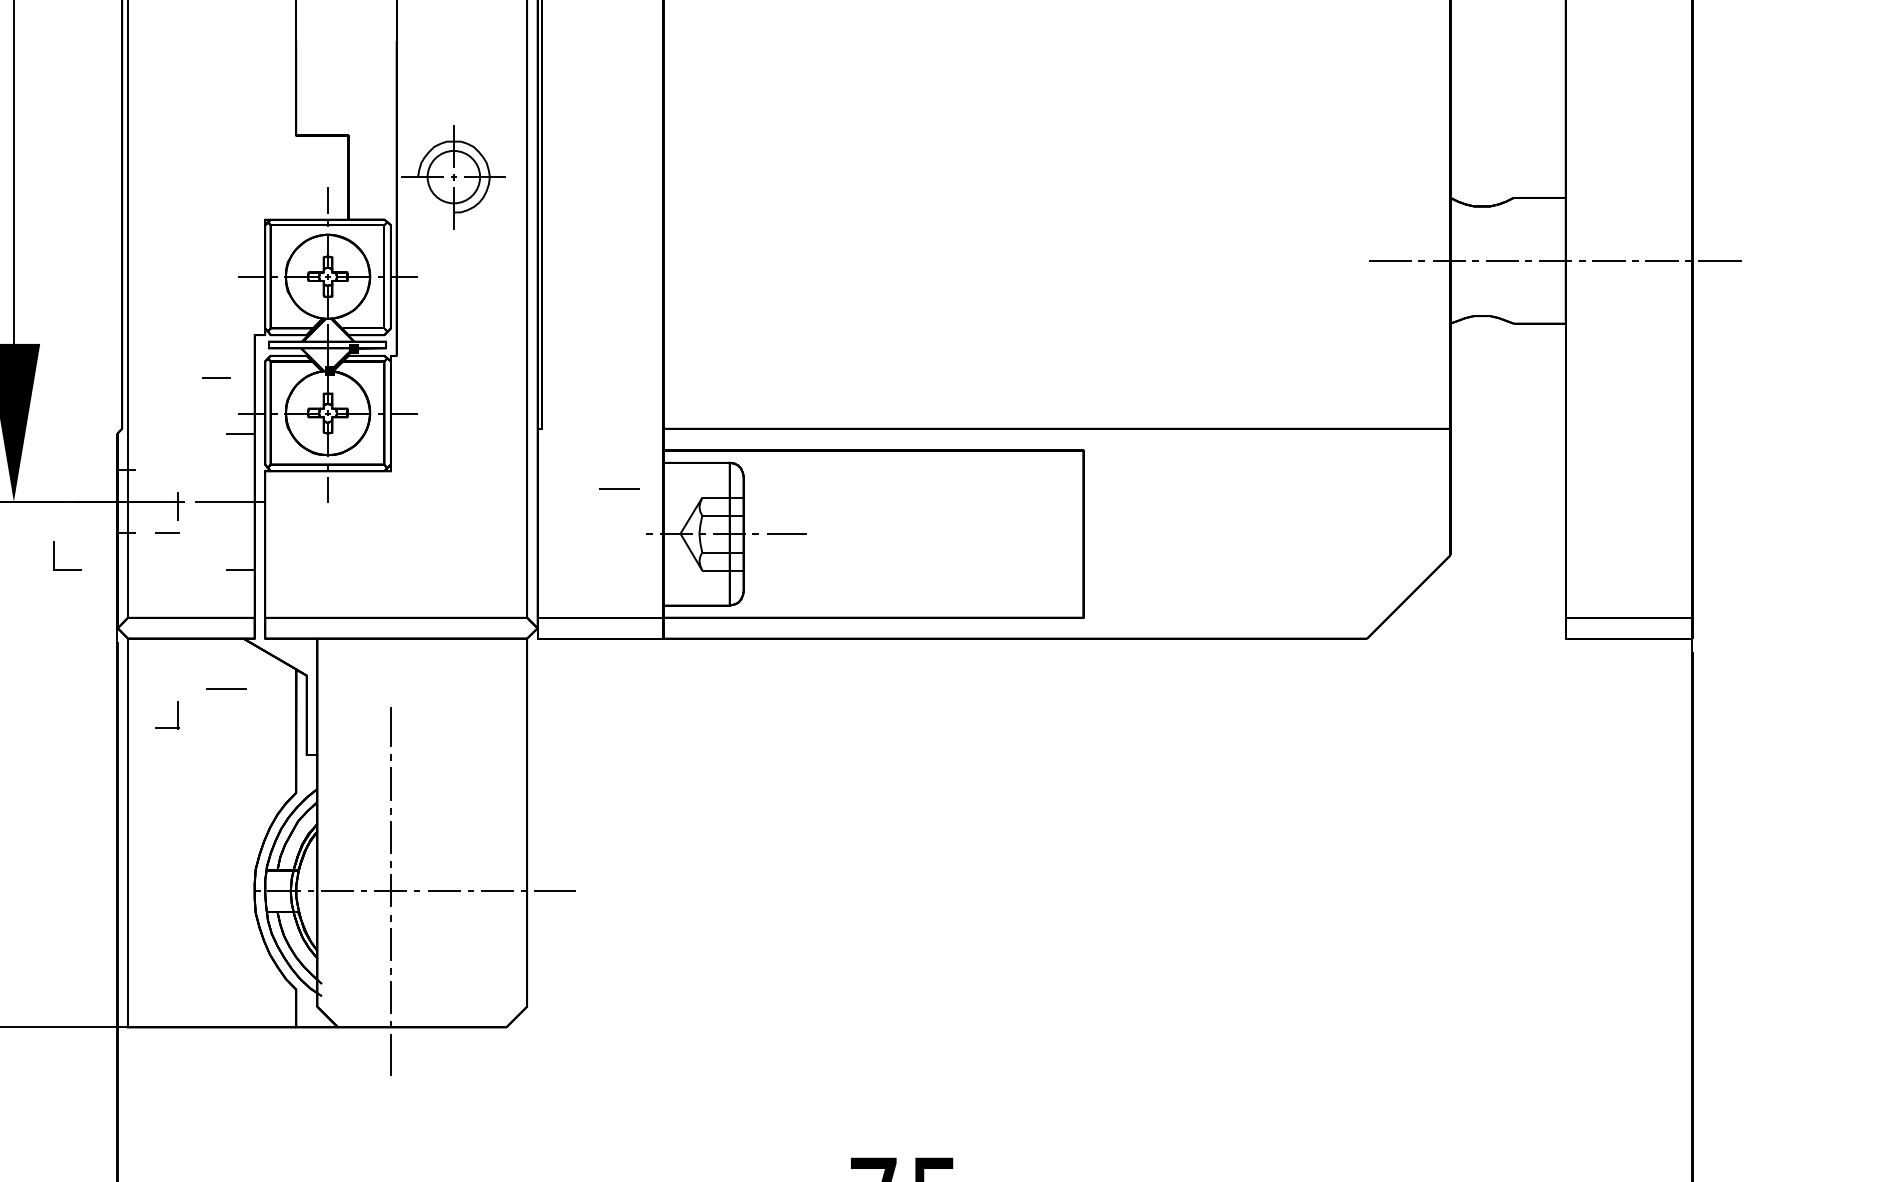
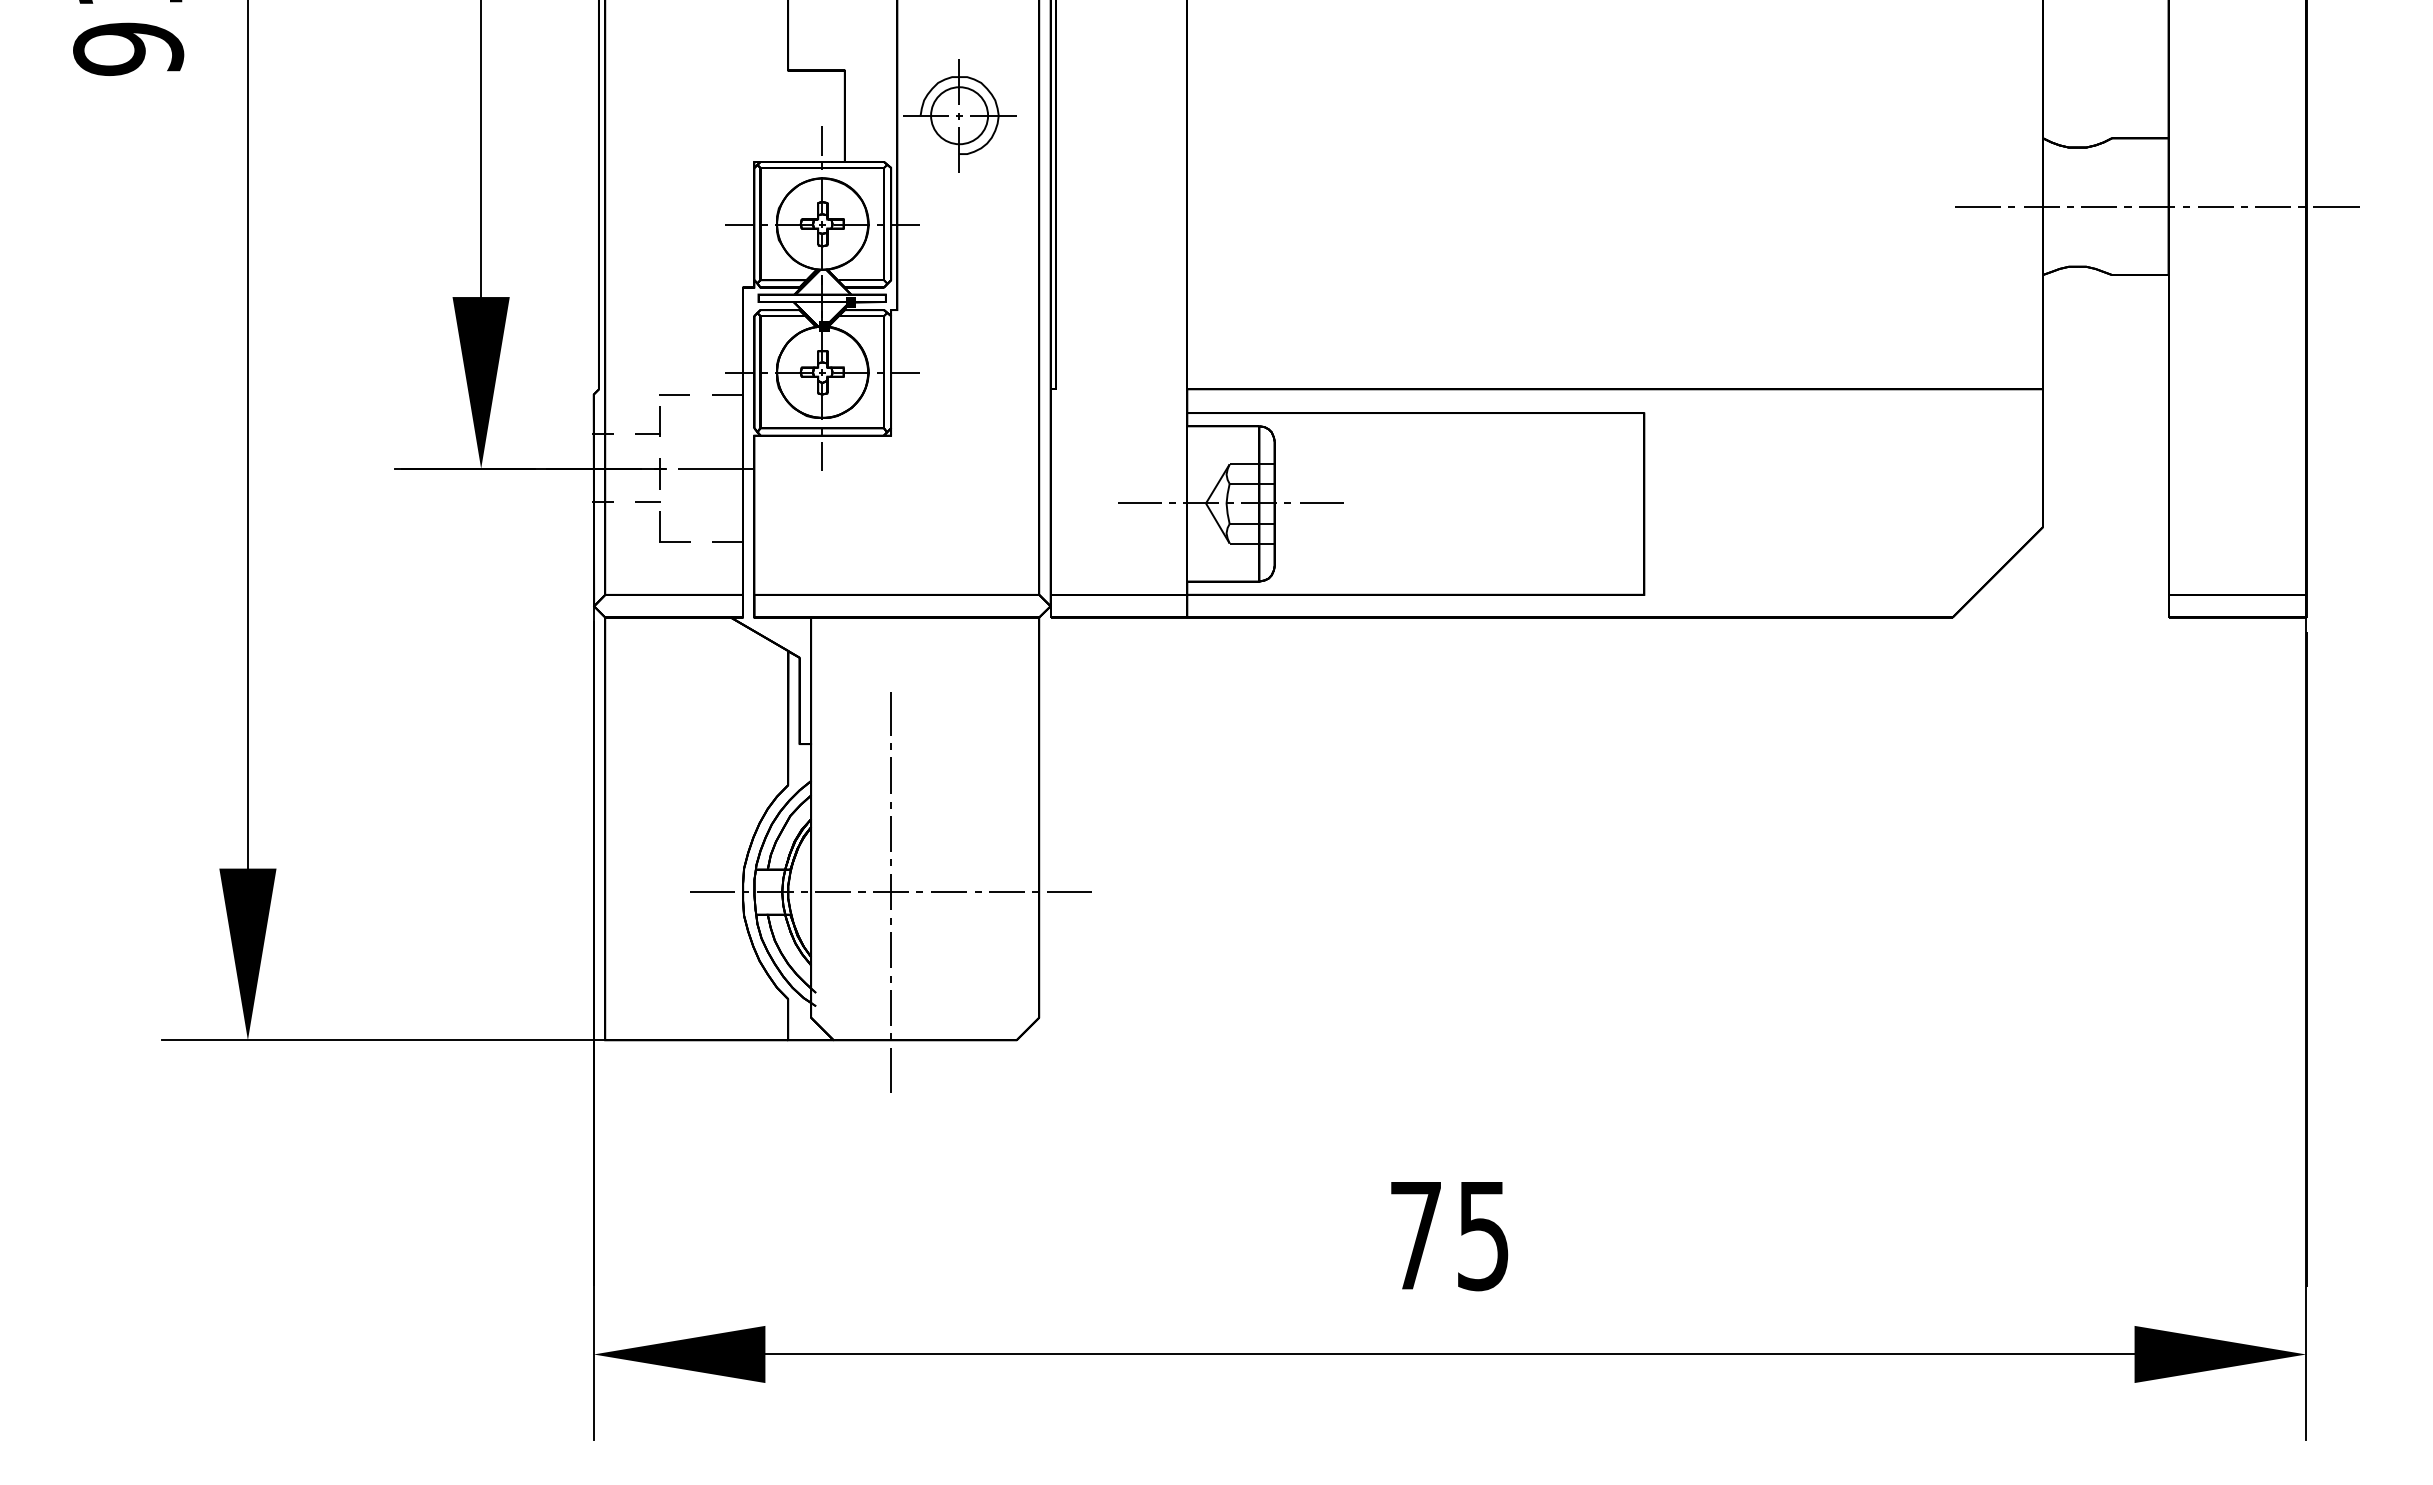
line: (216, 377) -> (674, 394), moved
line: (619, 487) -> (1139, 502), moved
part: (54, 554) -> (660, 526), moved
line: (226, 688) -> (712, 891), moved
part: (177, 715) -> (659, 421), moved

